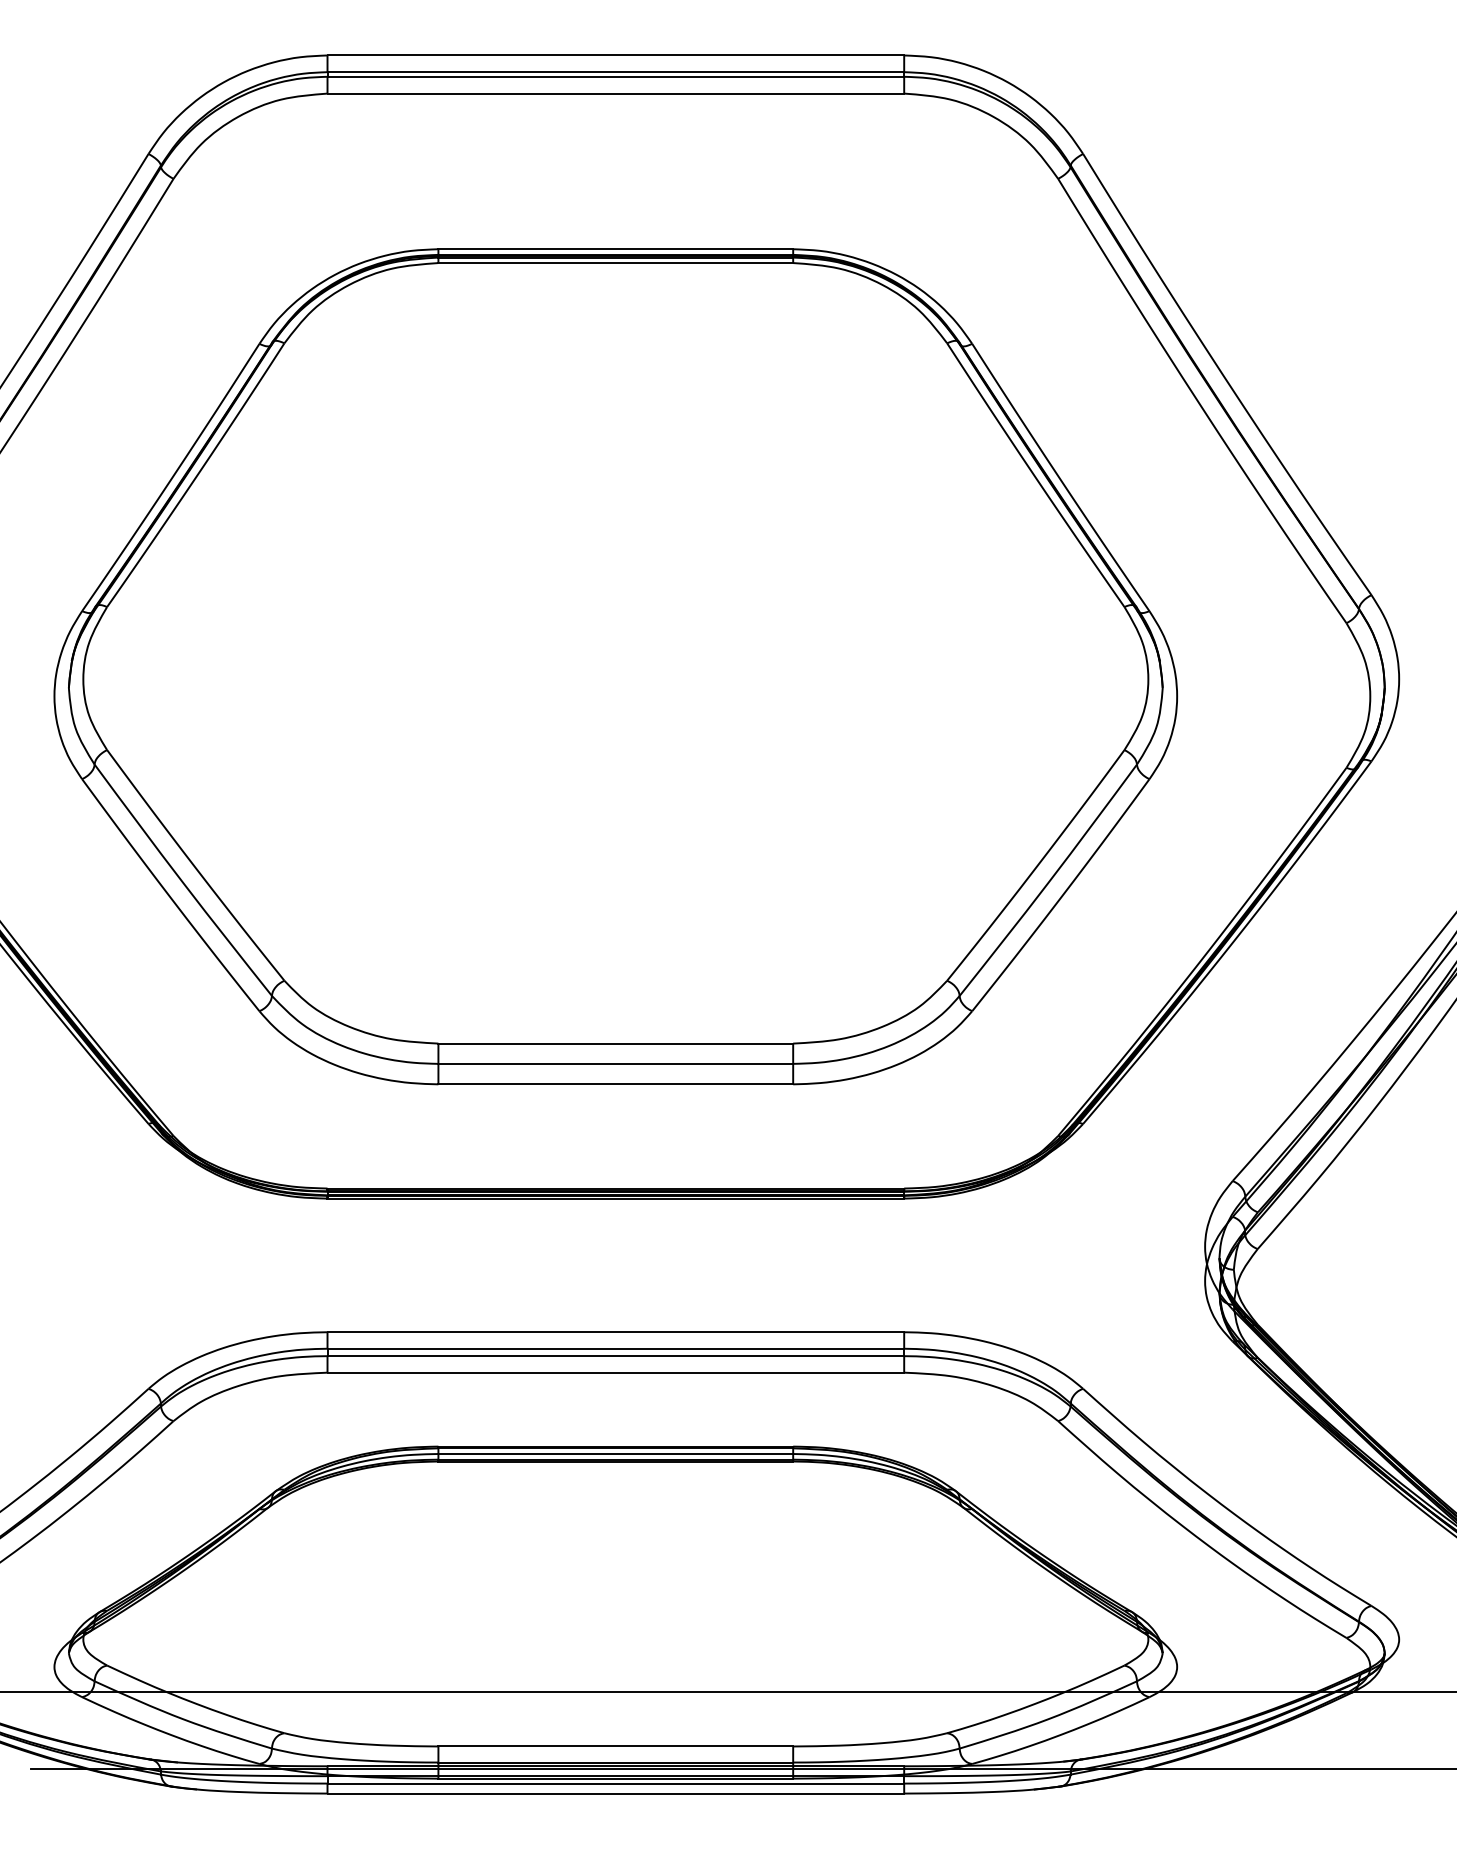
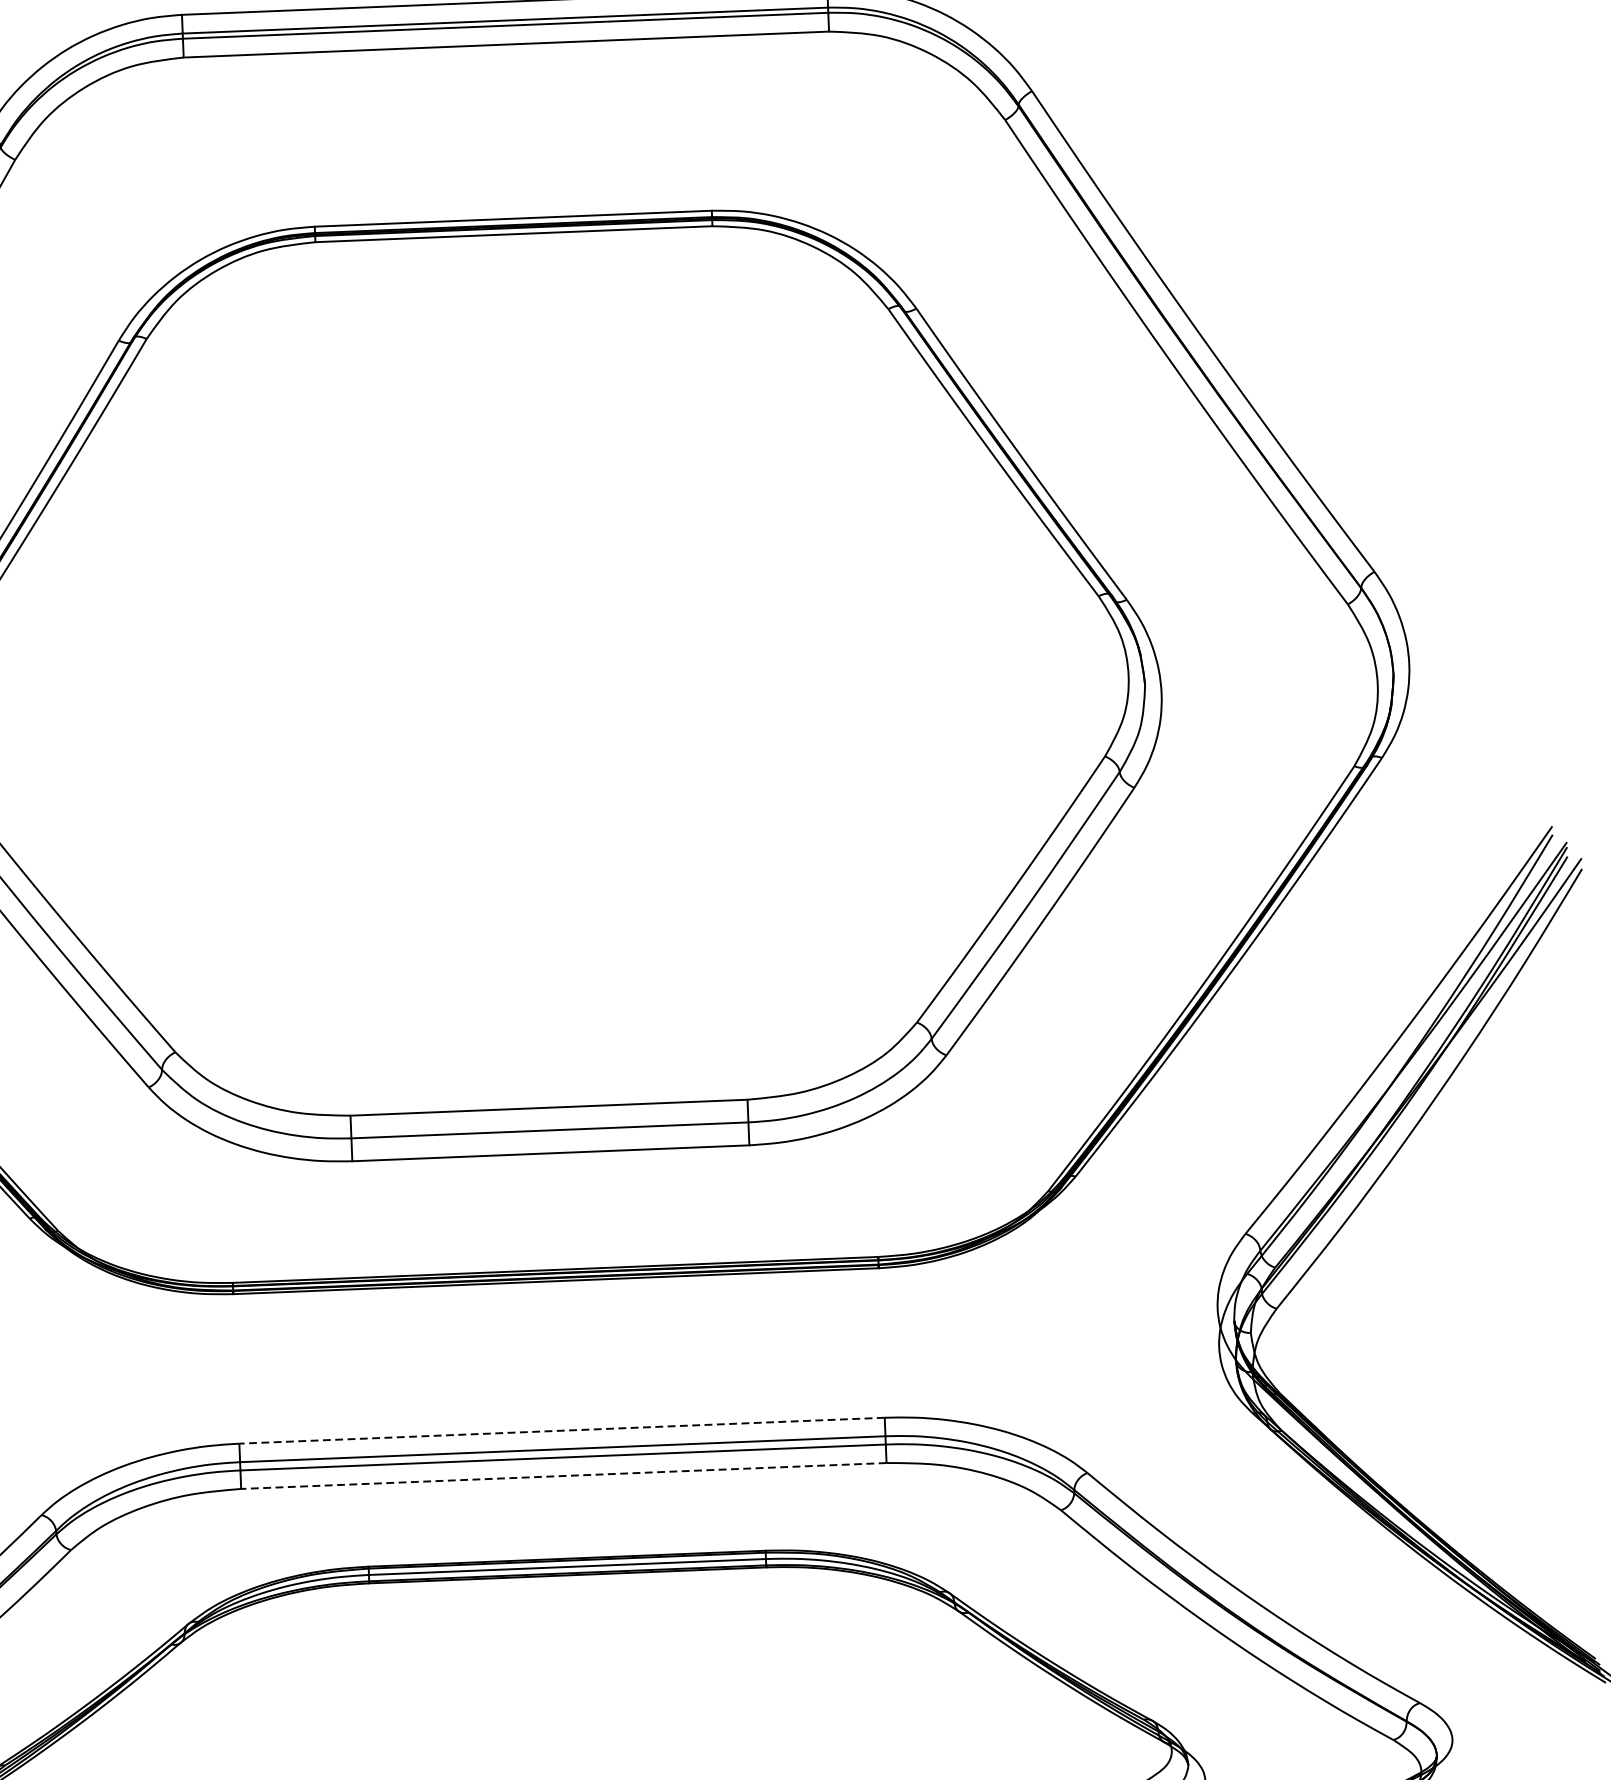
line: (615, 1332) -> (561, 1431), solid -> dashed
line: (615, 1372) -> (563, 1475), solid -> dashed

